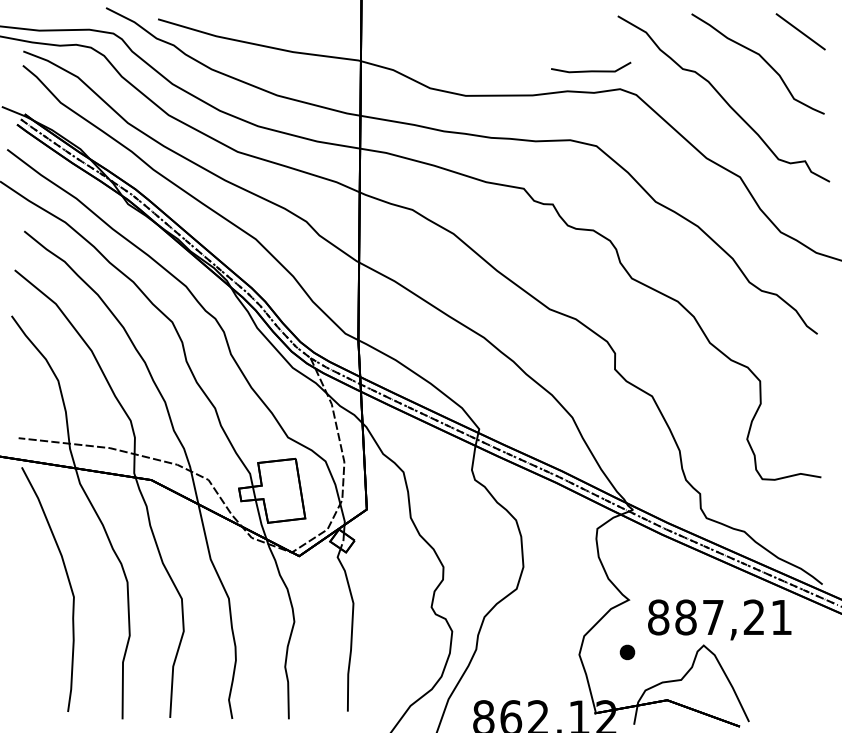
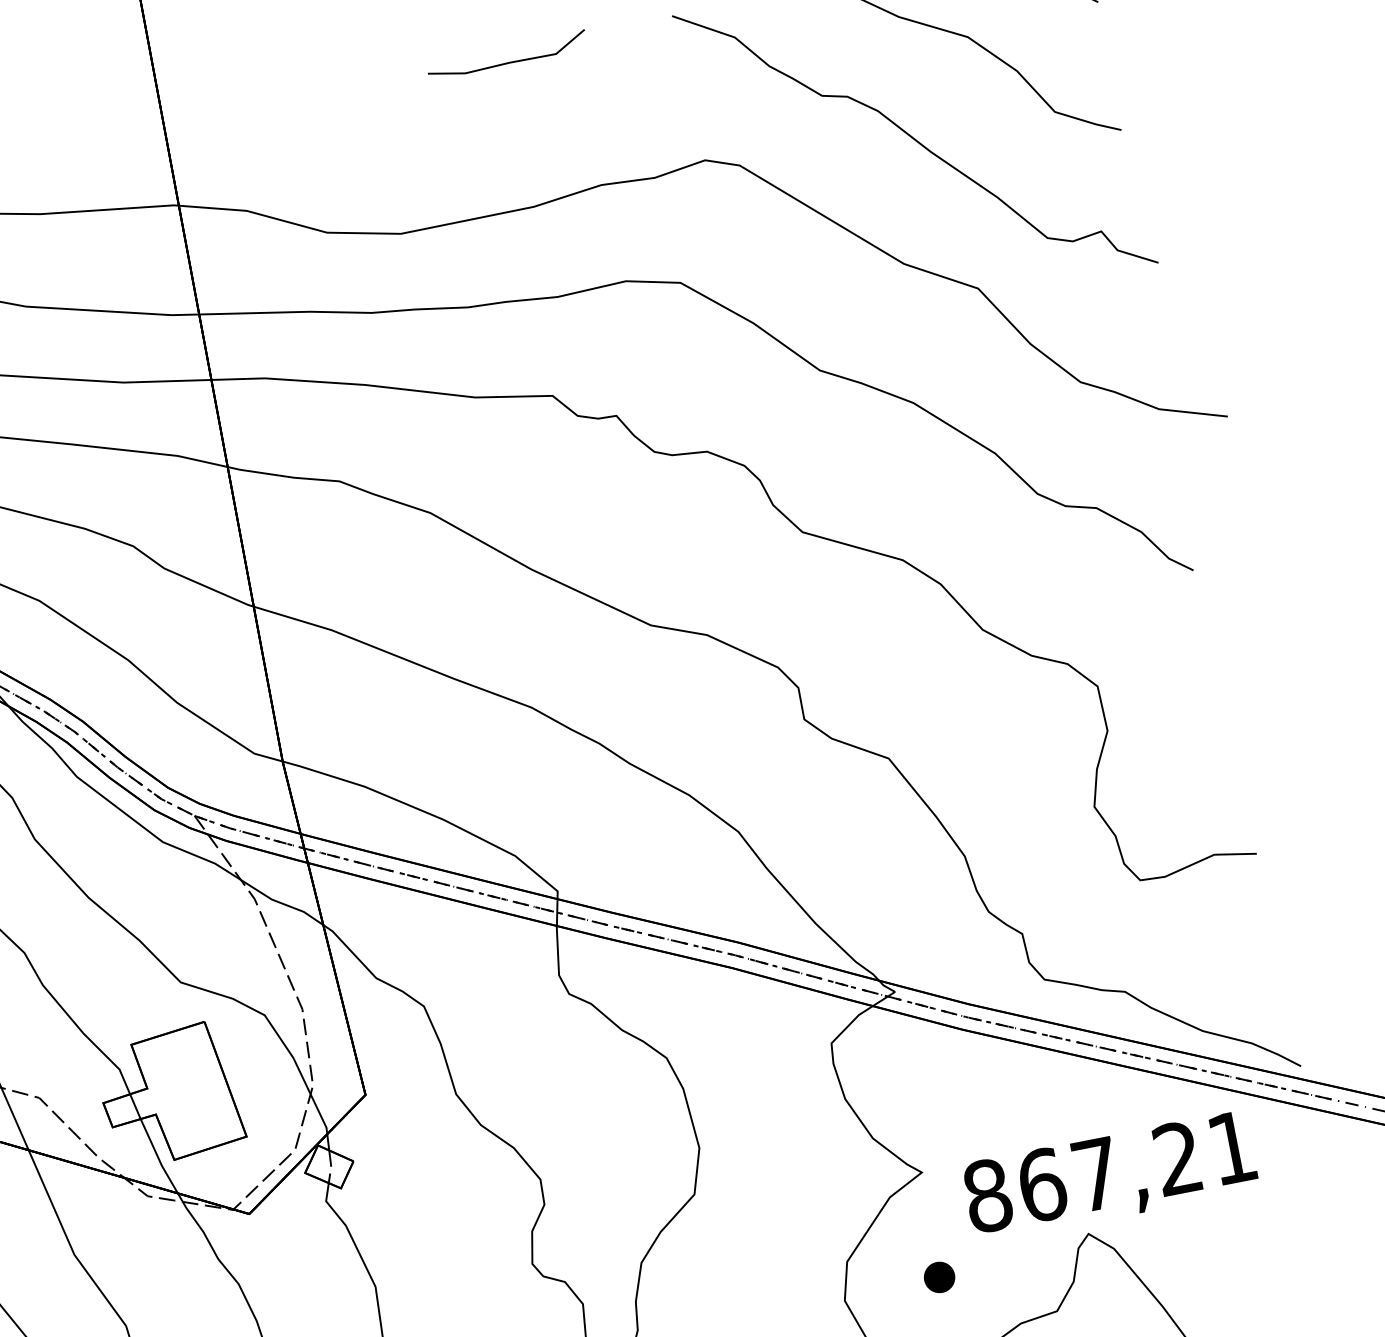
line: (591, 70) -> (508, 61), moved
text: (685, 617) -> (1041, 1185), 887,21 -> 867,21

